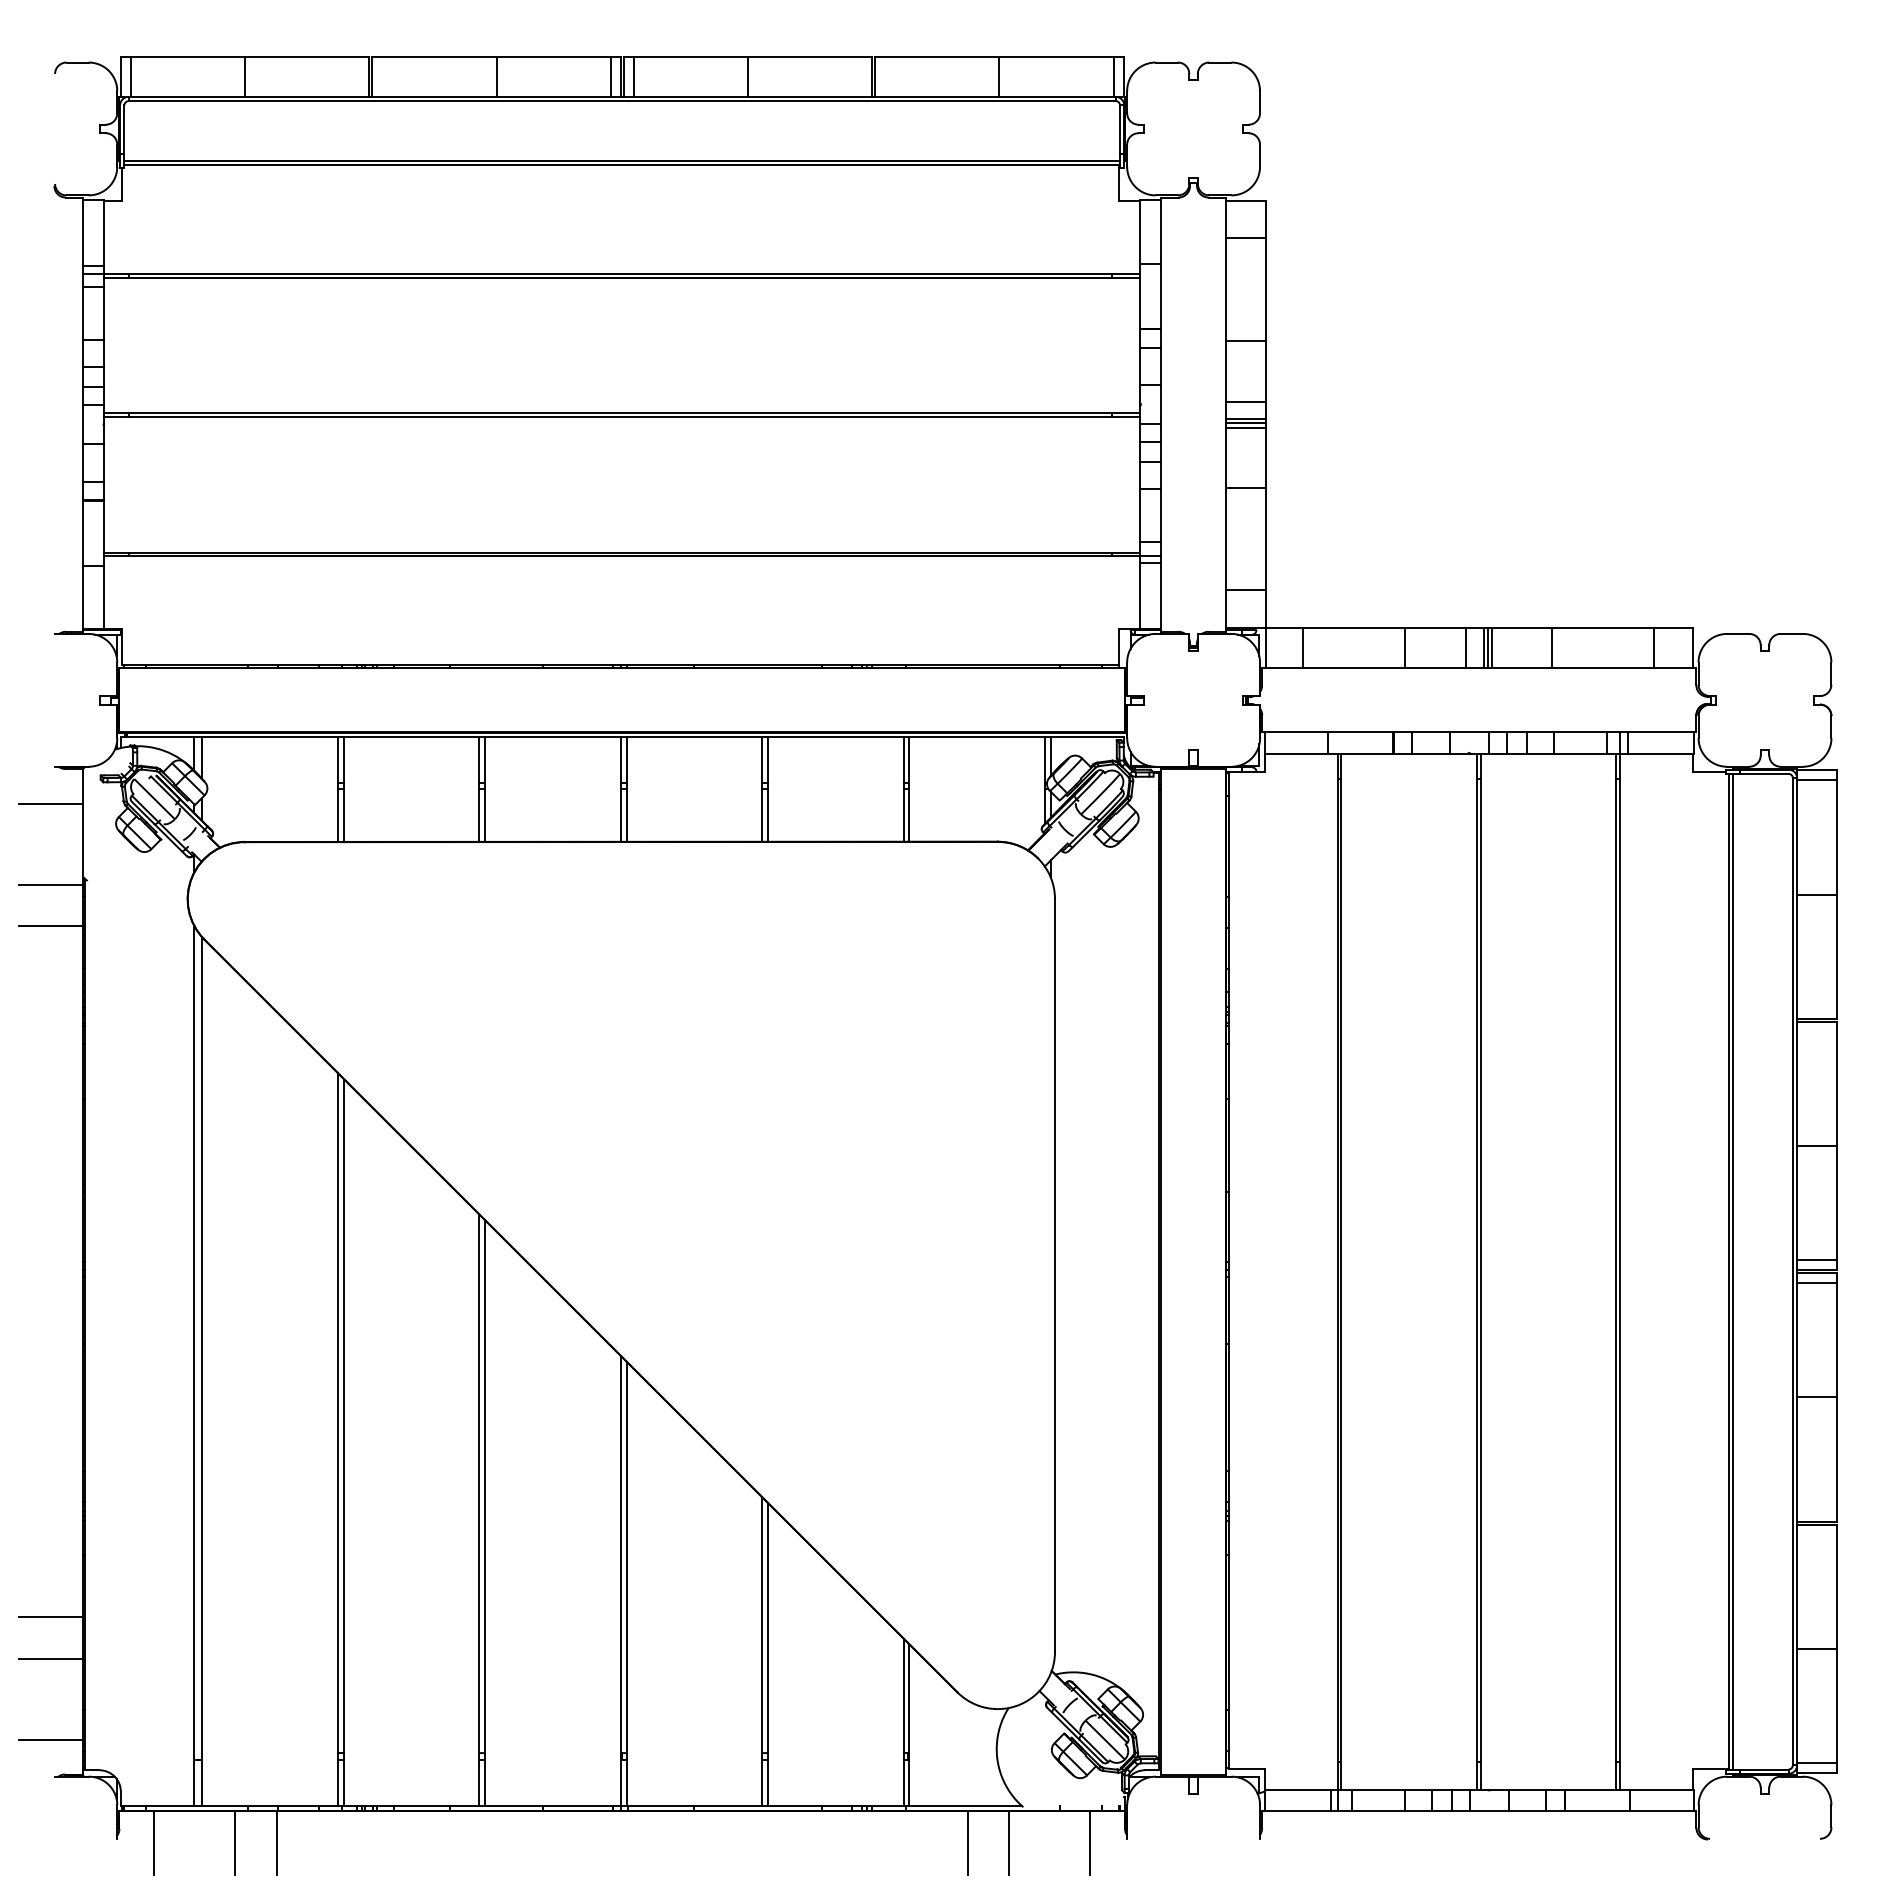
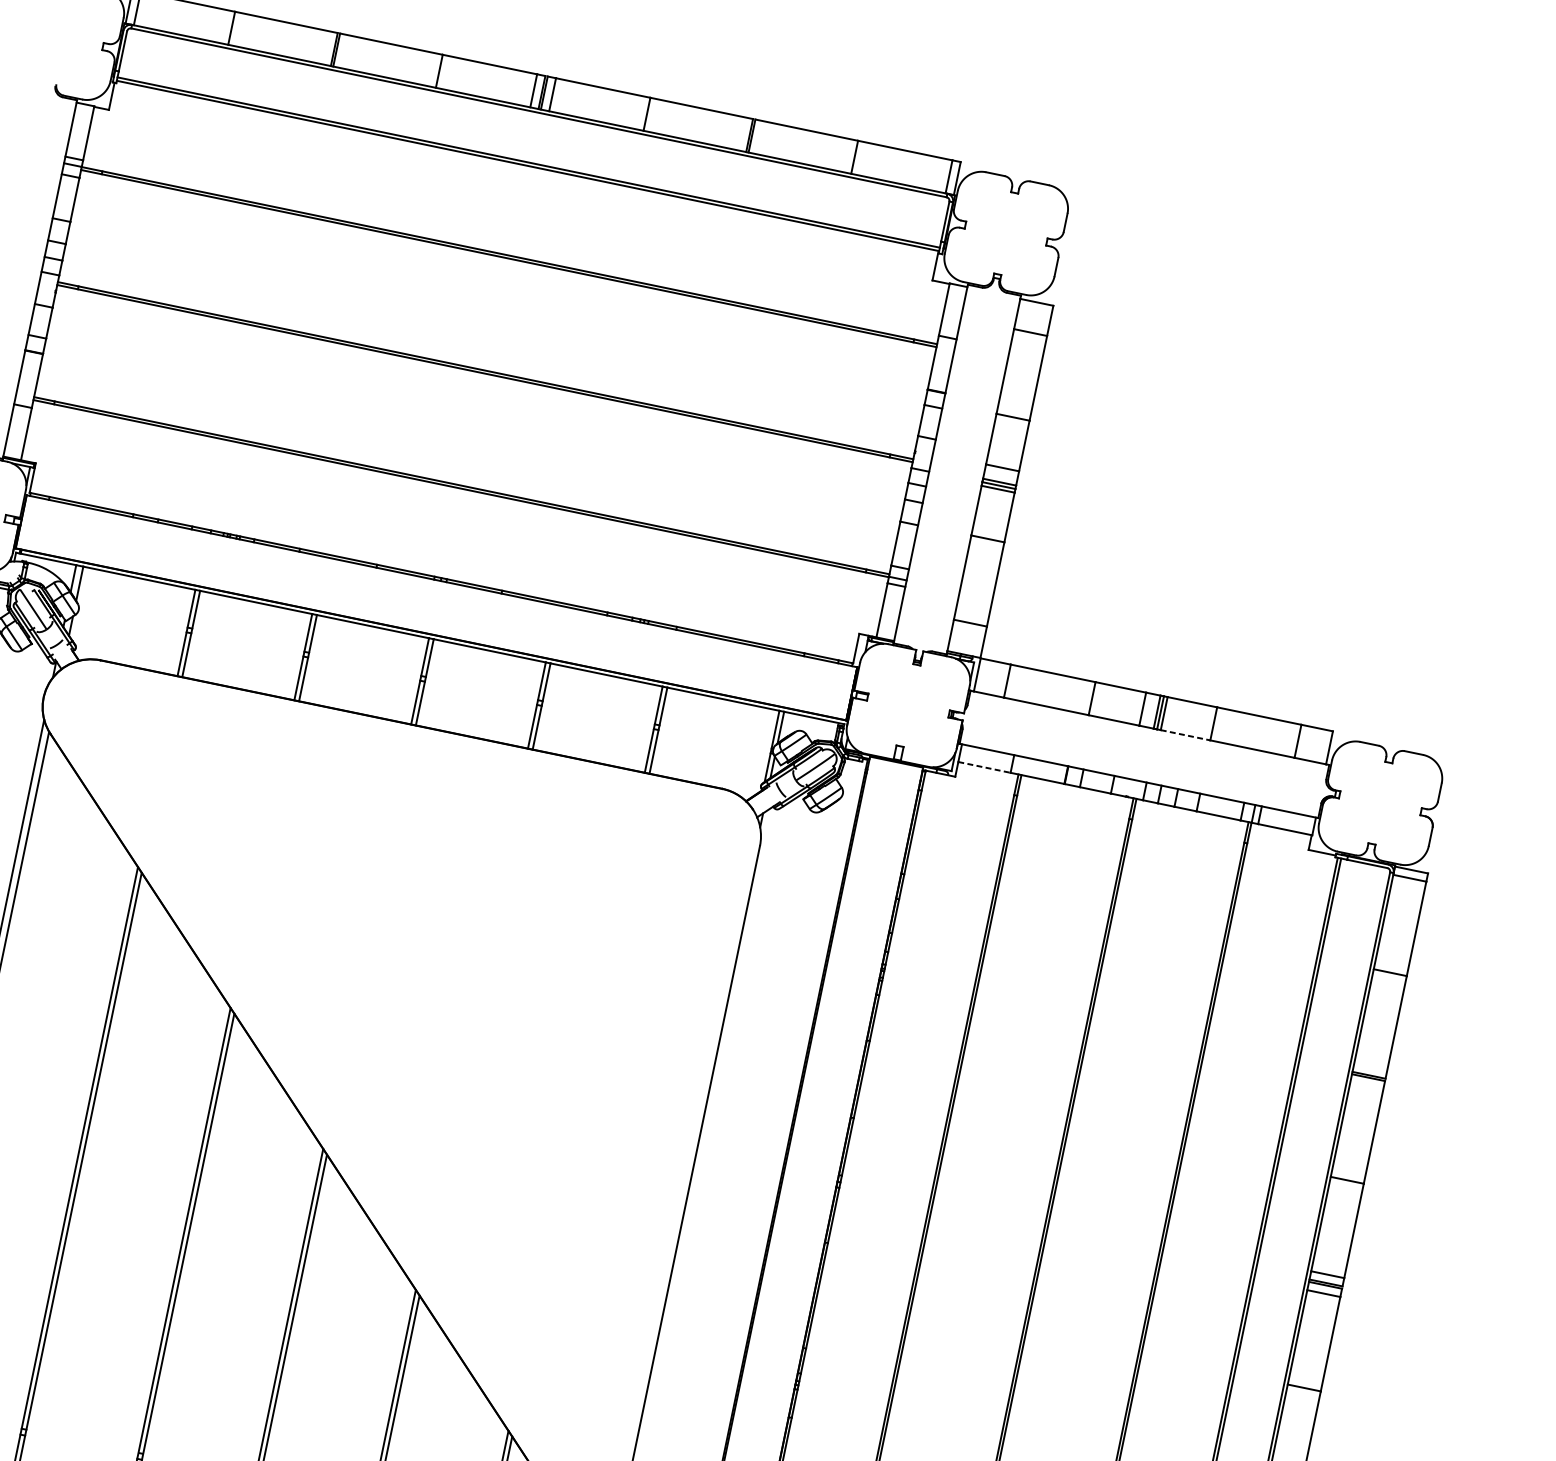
line: (1522, 668) -> (1185, 735), solid -> dashed
line: (1296, 753) -> (984, 767), solid -> dashed

